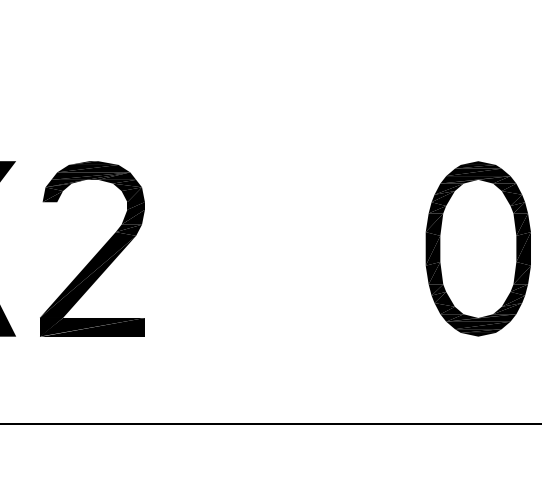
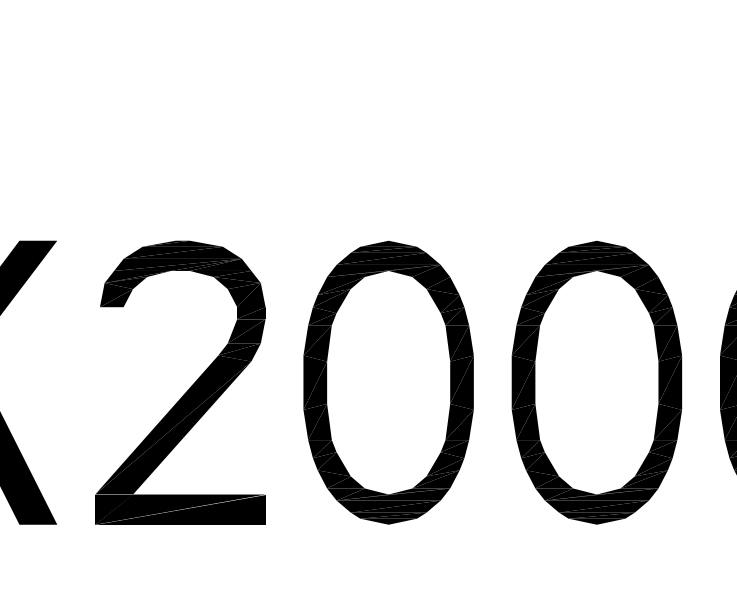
part: (220, 248) -> (387, 382), added
part: (349, 248) -> (596, 382), added

